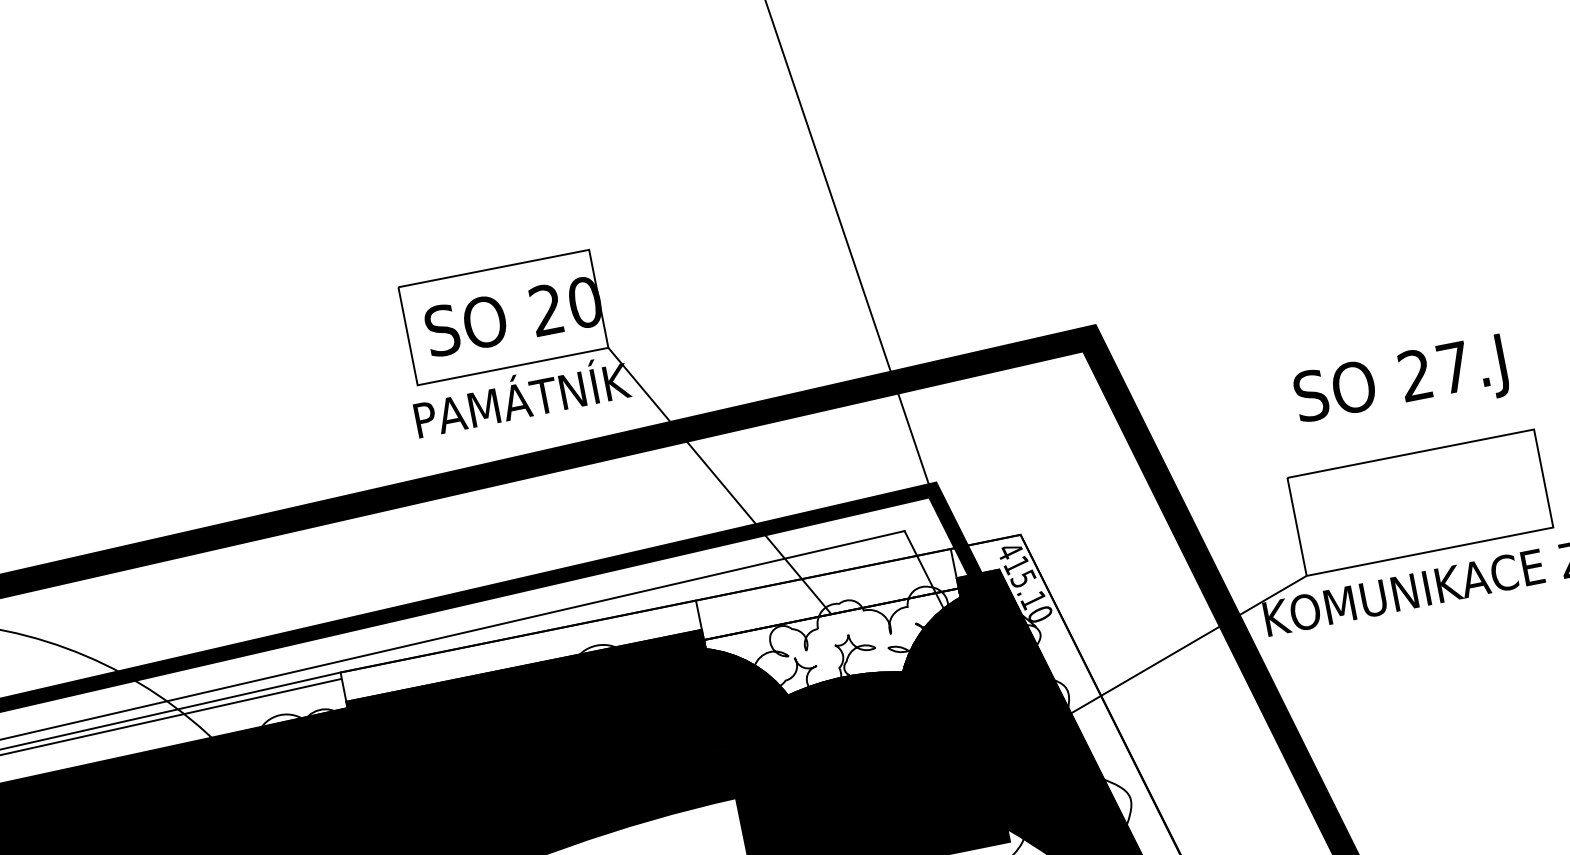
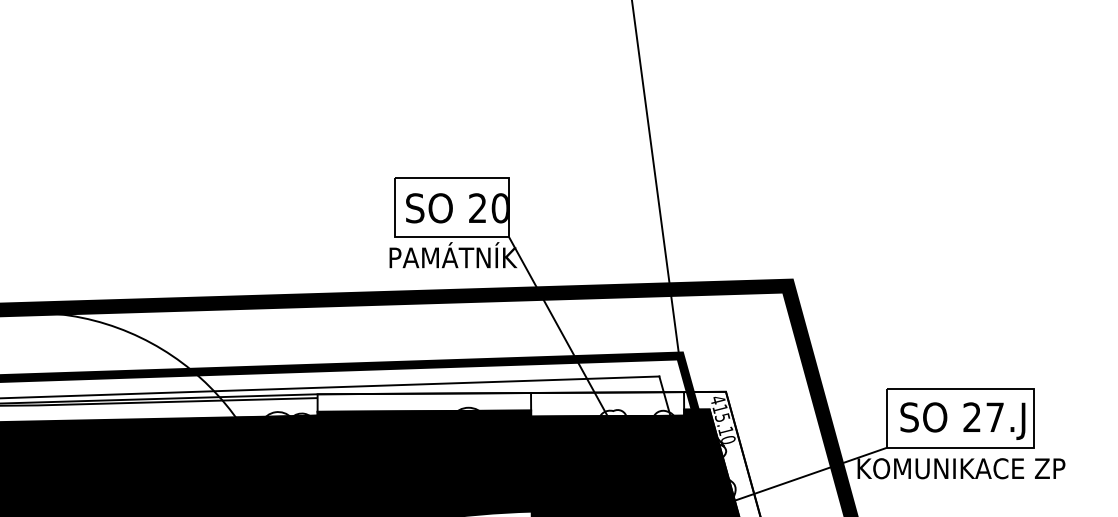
text: (1400, 383) -> (962, 420), moved
fill: (837, 648) -> (607, 436), added

